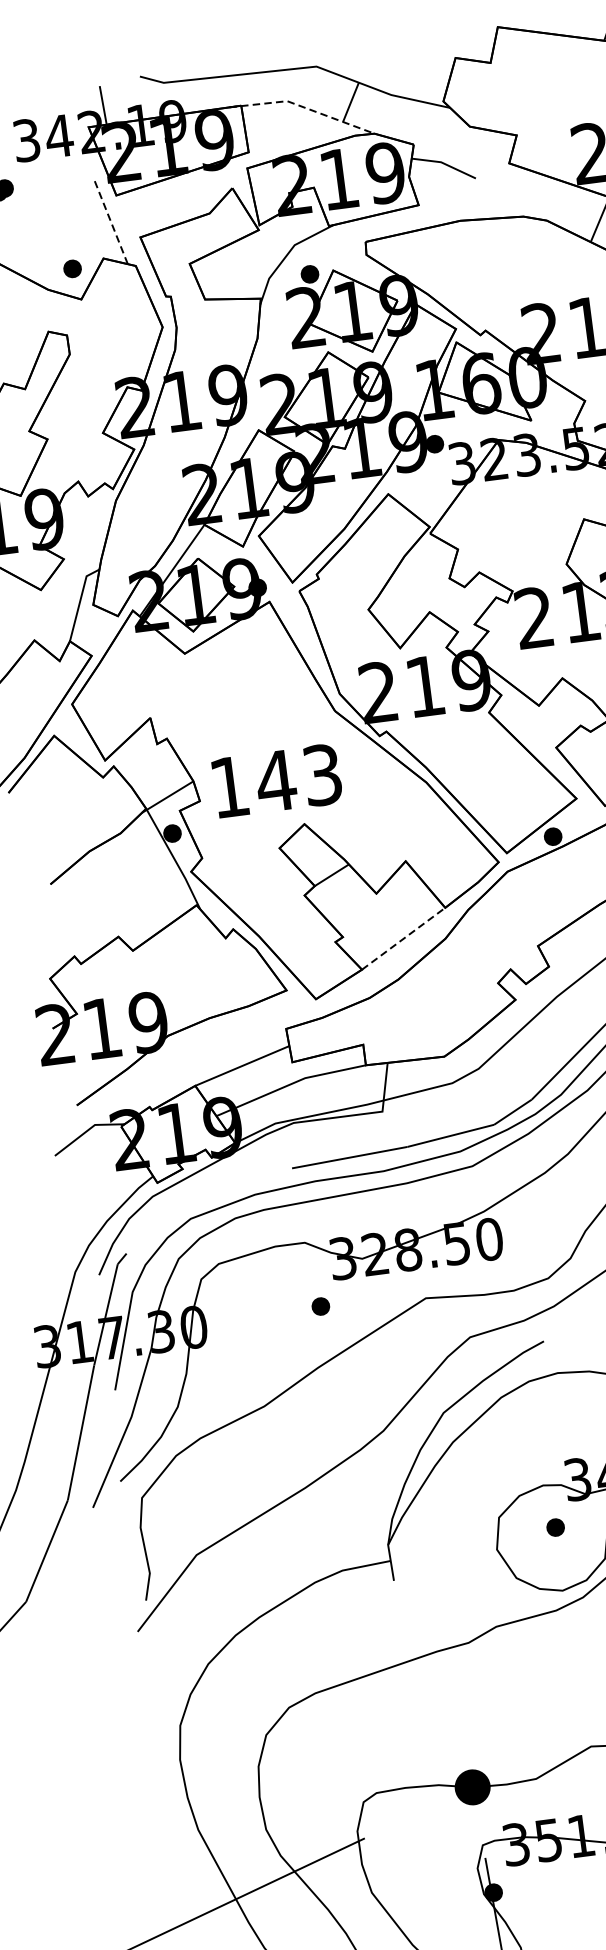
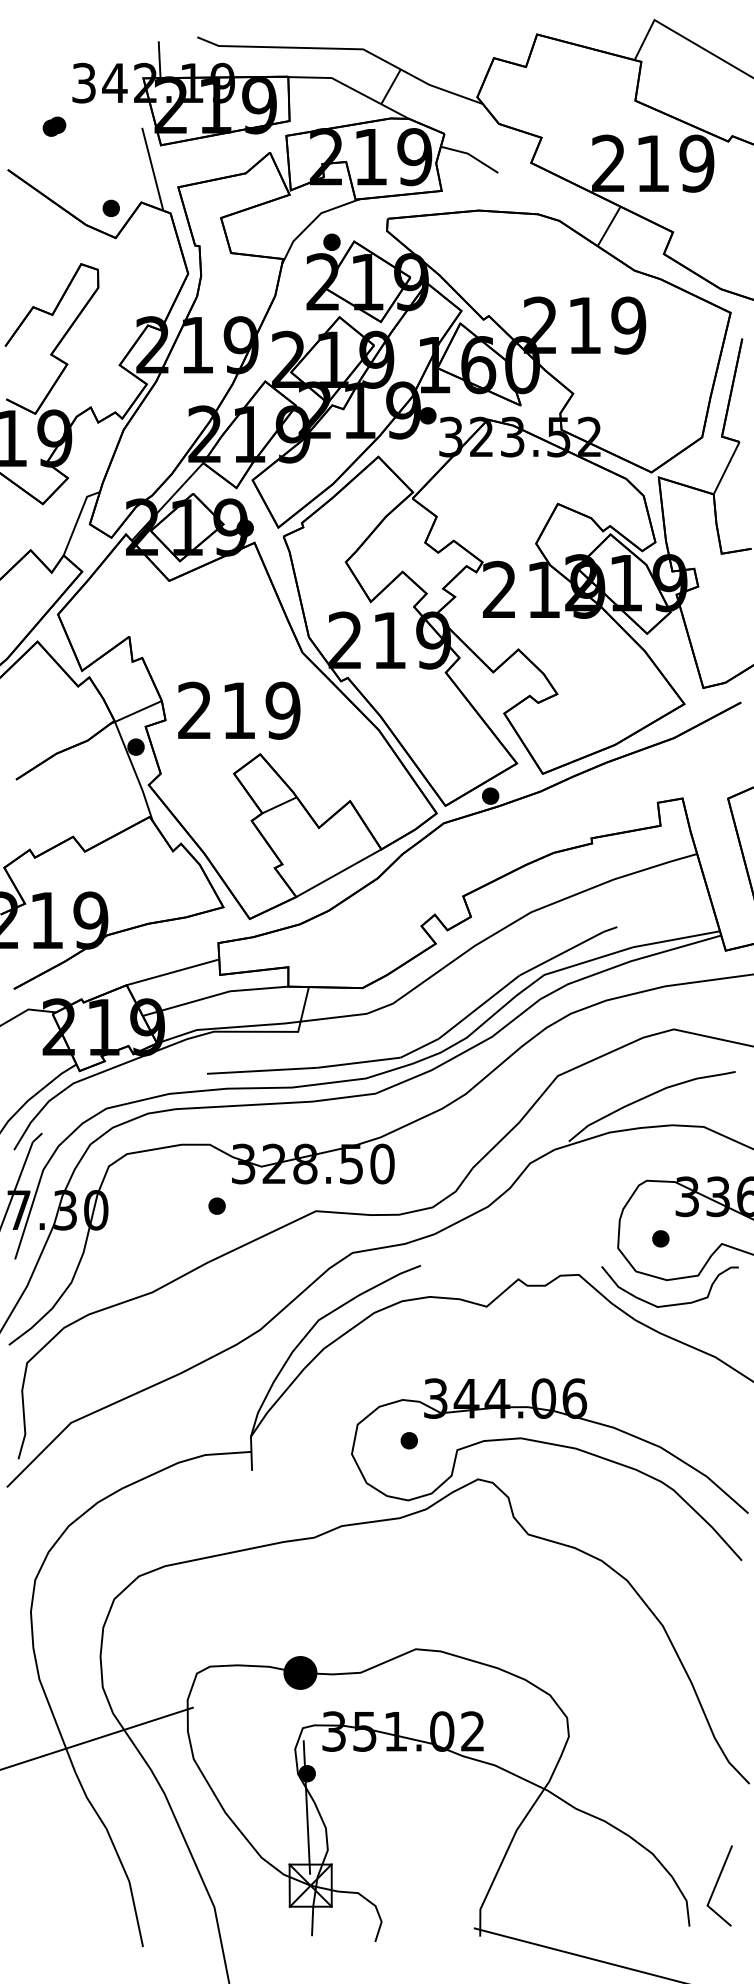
line: (302, 107) -> (345, 85), dashed -> solid
line: (110, 222) -> (152, 169), dashed -> solid
text: (276, 780) -> (239, 710), 143 -> 219
line: (403, 939) -> (338, 873), dashed -> solid

